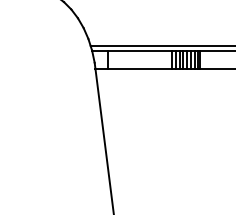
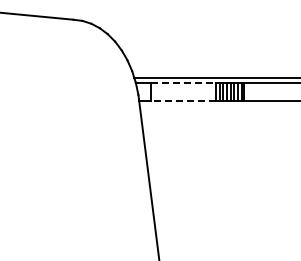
line: (140, 50) -> (184, 82), solid -> dashed
line: (139, 69) -> (183, 101), solid -> dashed

